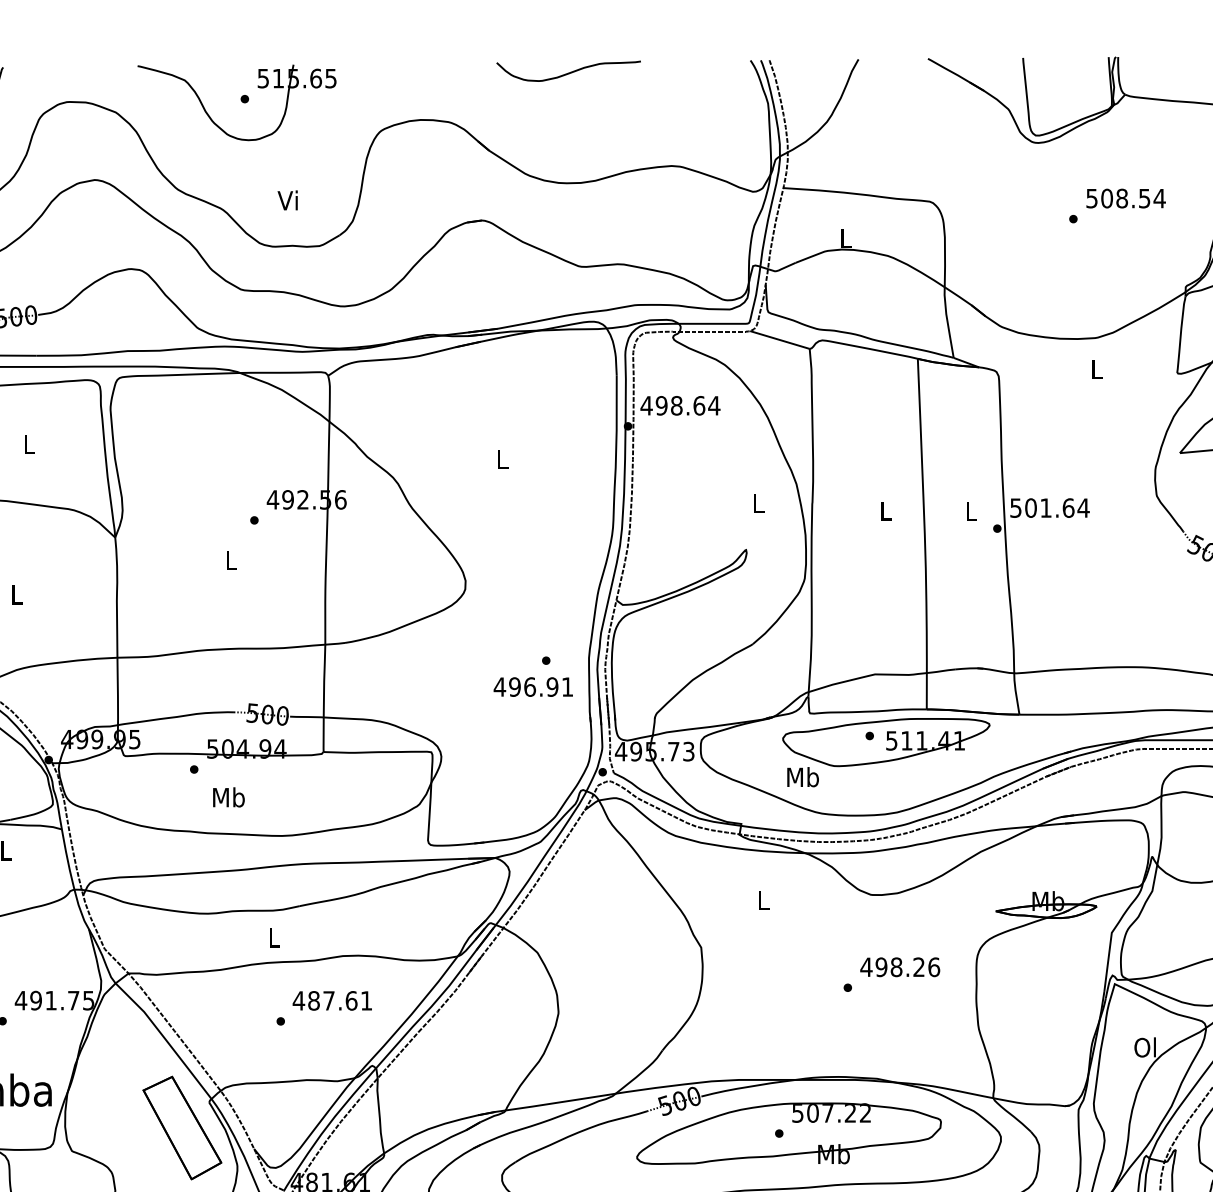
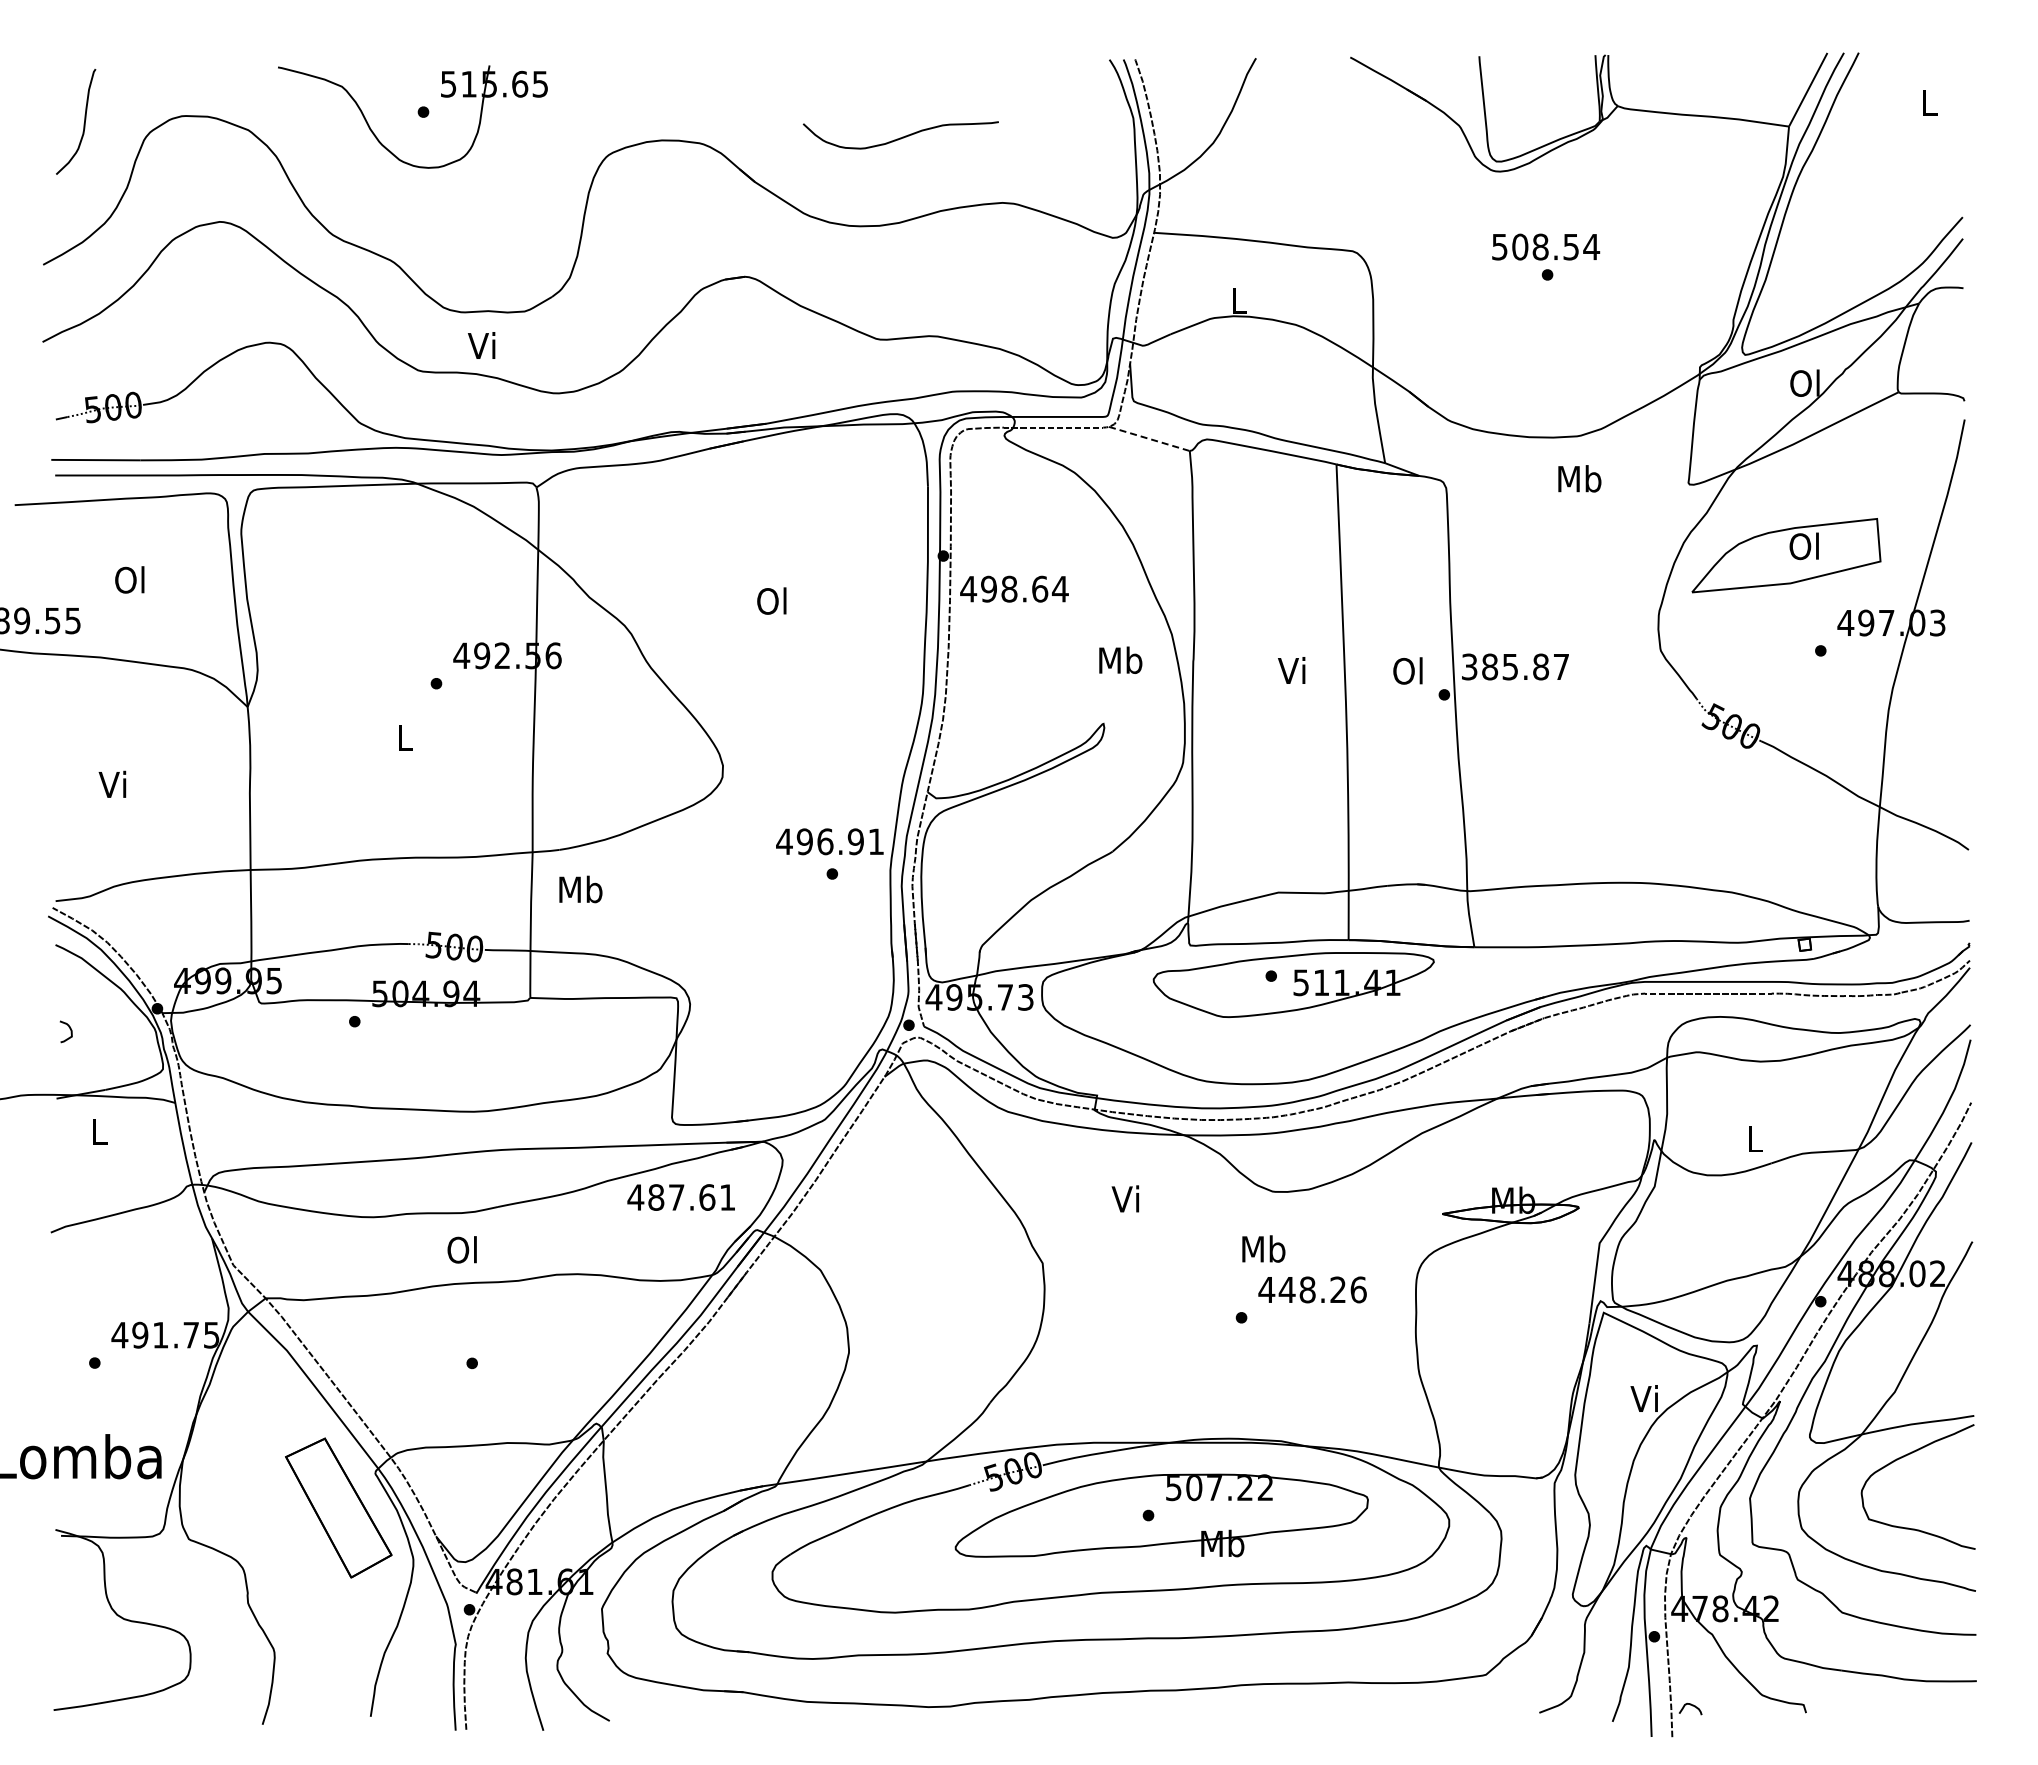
curve: (568, 72) -> (900, 137), moved
text: (1126, 198) -> (1546, 246), moved
text: (287, 200) -> (481, 345), moved
line: (779, 339) -> (1149, 438), solid -> dashed
text: (1096, 369) -> (1579, 478), L -> Mb
text: (680, 405) -> (1014, 588), moved
text: (28, 443) -> (129, 579), L -> Ol
text: (501, 459) -> (771, 600), L -> Ol
text: (758, 502) -> (1120, 659), L -> Mb
text: (1049, 507) -> (1515, 666), 501.64 -> 385.87
text: (884, 510) -> (1291, 670), L -> Vi
text: (970, 510) -> (1407, 670), L -> Ol
text: (15, 593) -> (112, 783), L -> Vi
text: (533, 686) -> (829, 841), moved
text: (802, 776) -> (1263, 1248), moved
text: (228, 797) -> (580, 889), moved
text: (762, 899) -> (1125, 1198), L -> Vi
text: (272, 937) -> (461, 1249), L -> Ol
text: (880, 966) -> (1286, 1289), 498.26 -> 448.26
text: (331, 1000) -> (680, 1197), moved
text: (1144, 1047) -> (1644, 1398), Ol -> Vi

